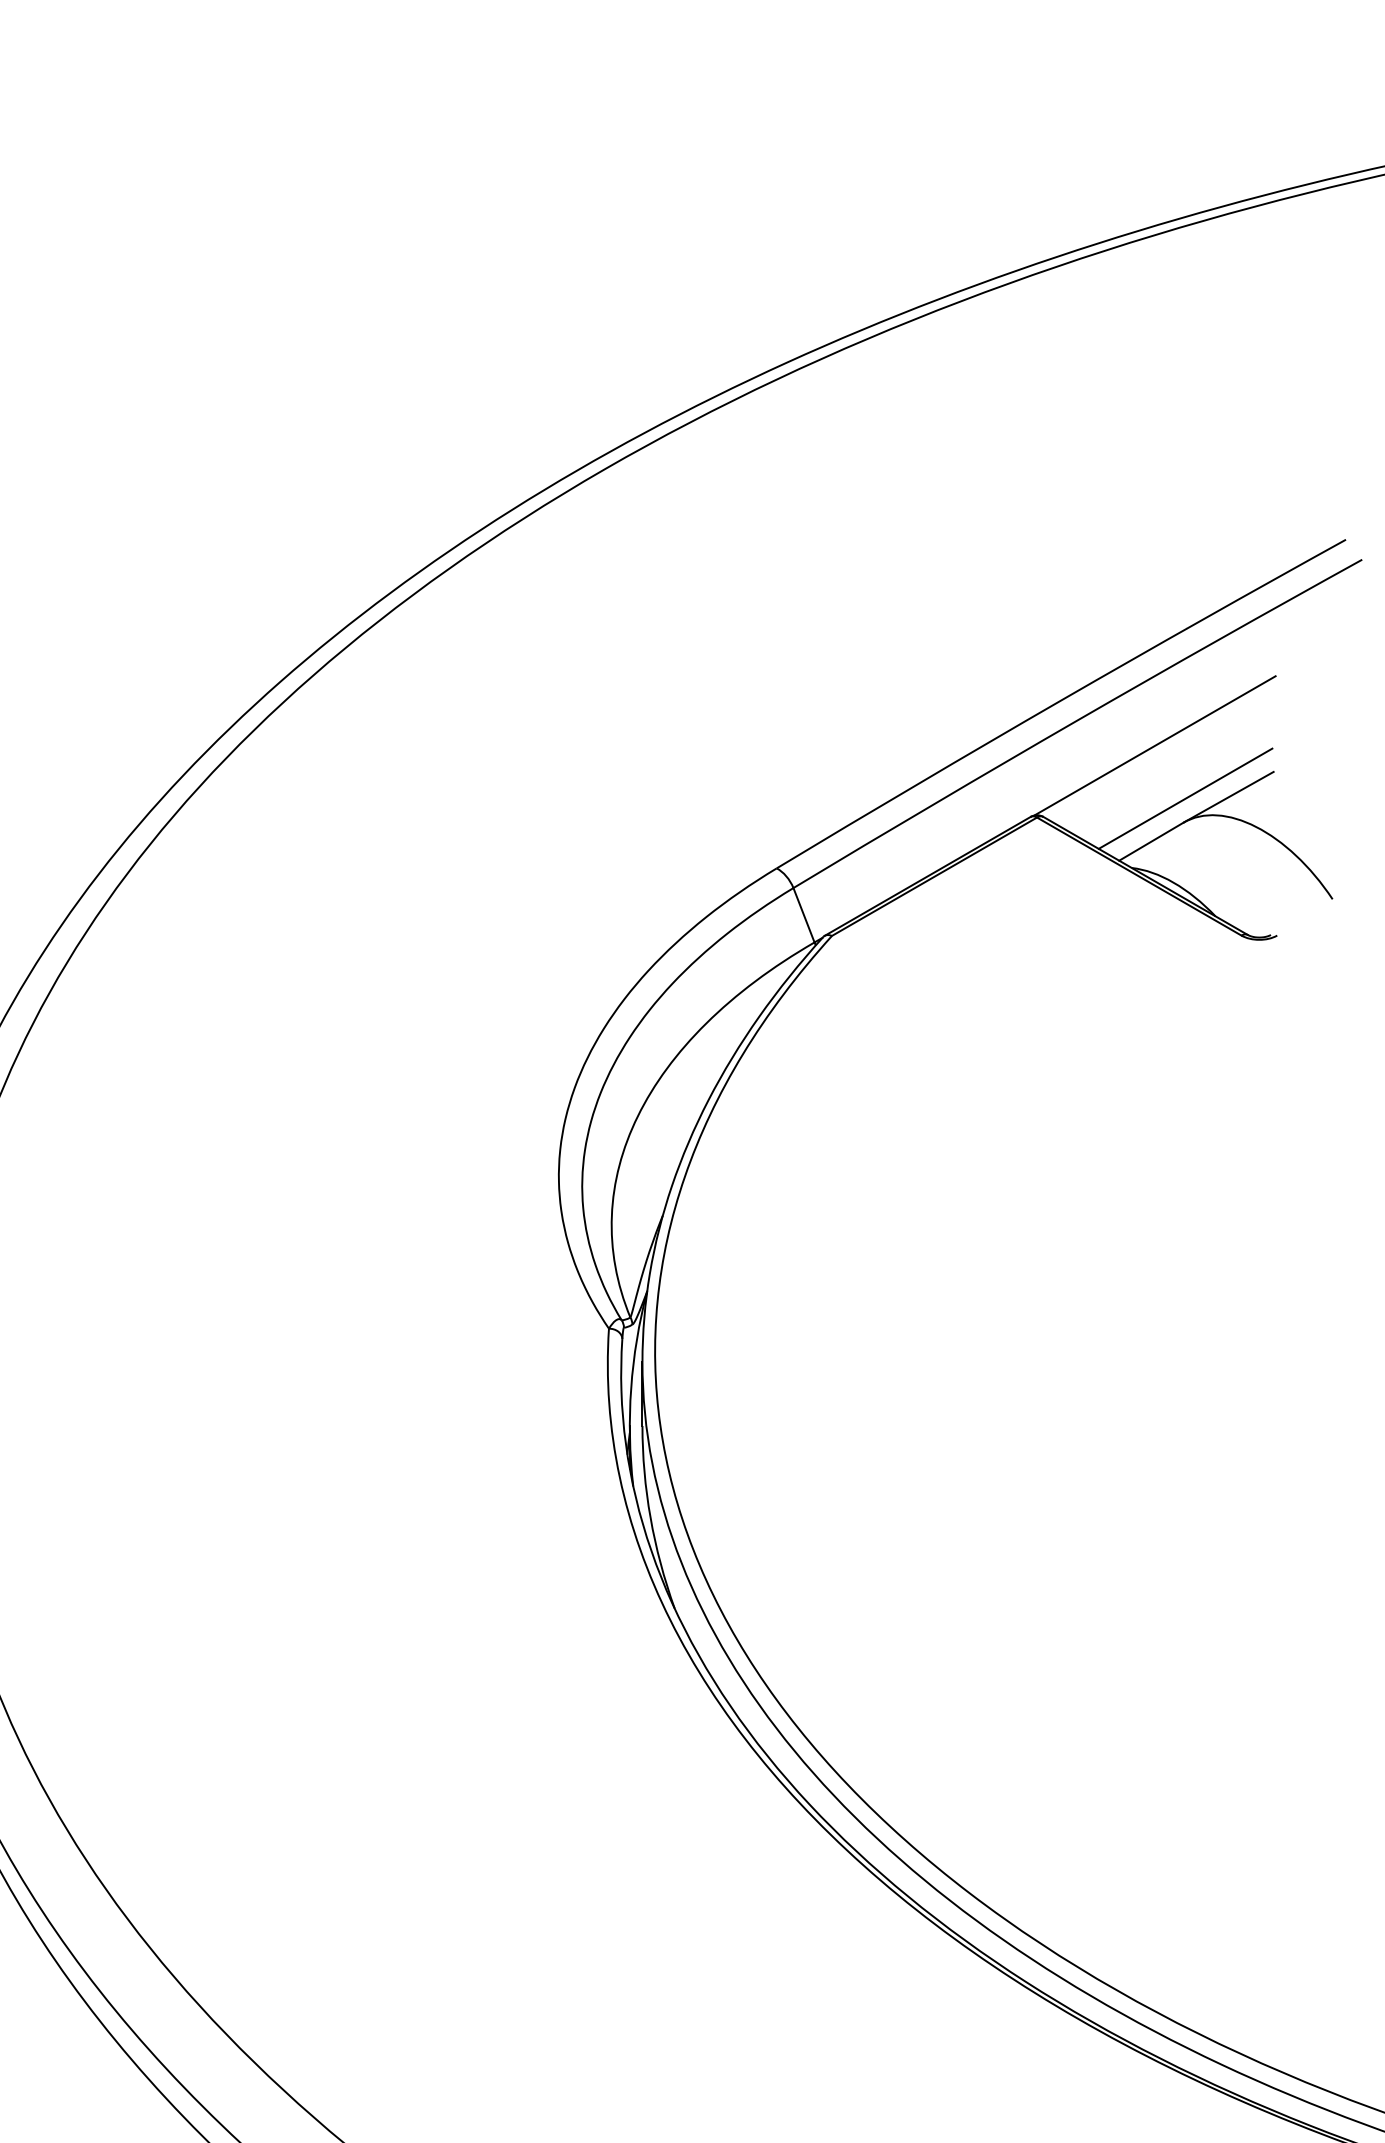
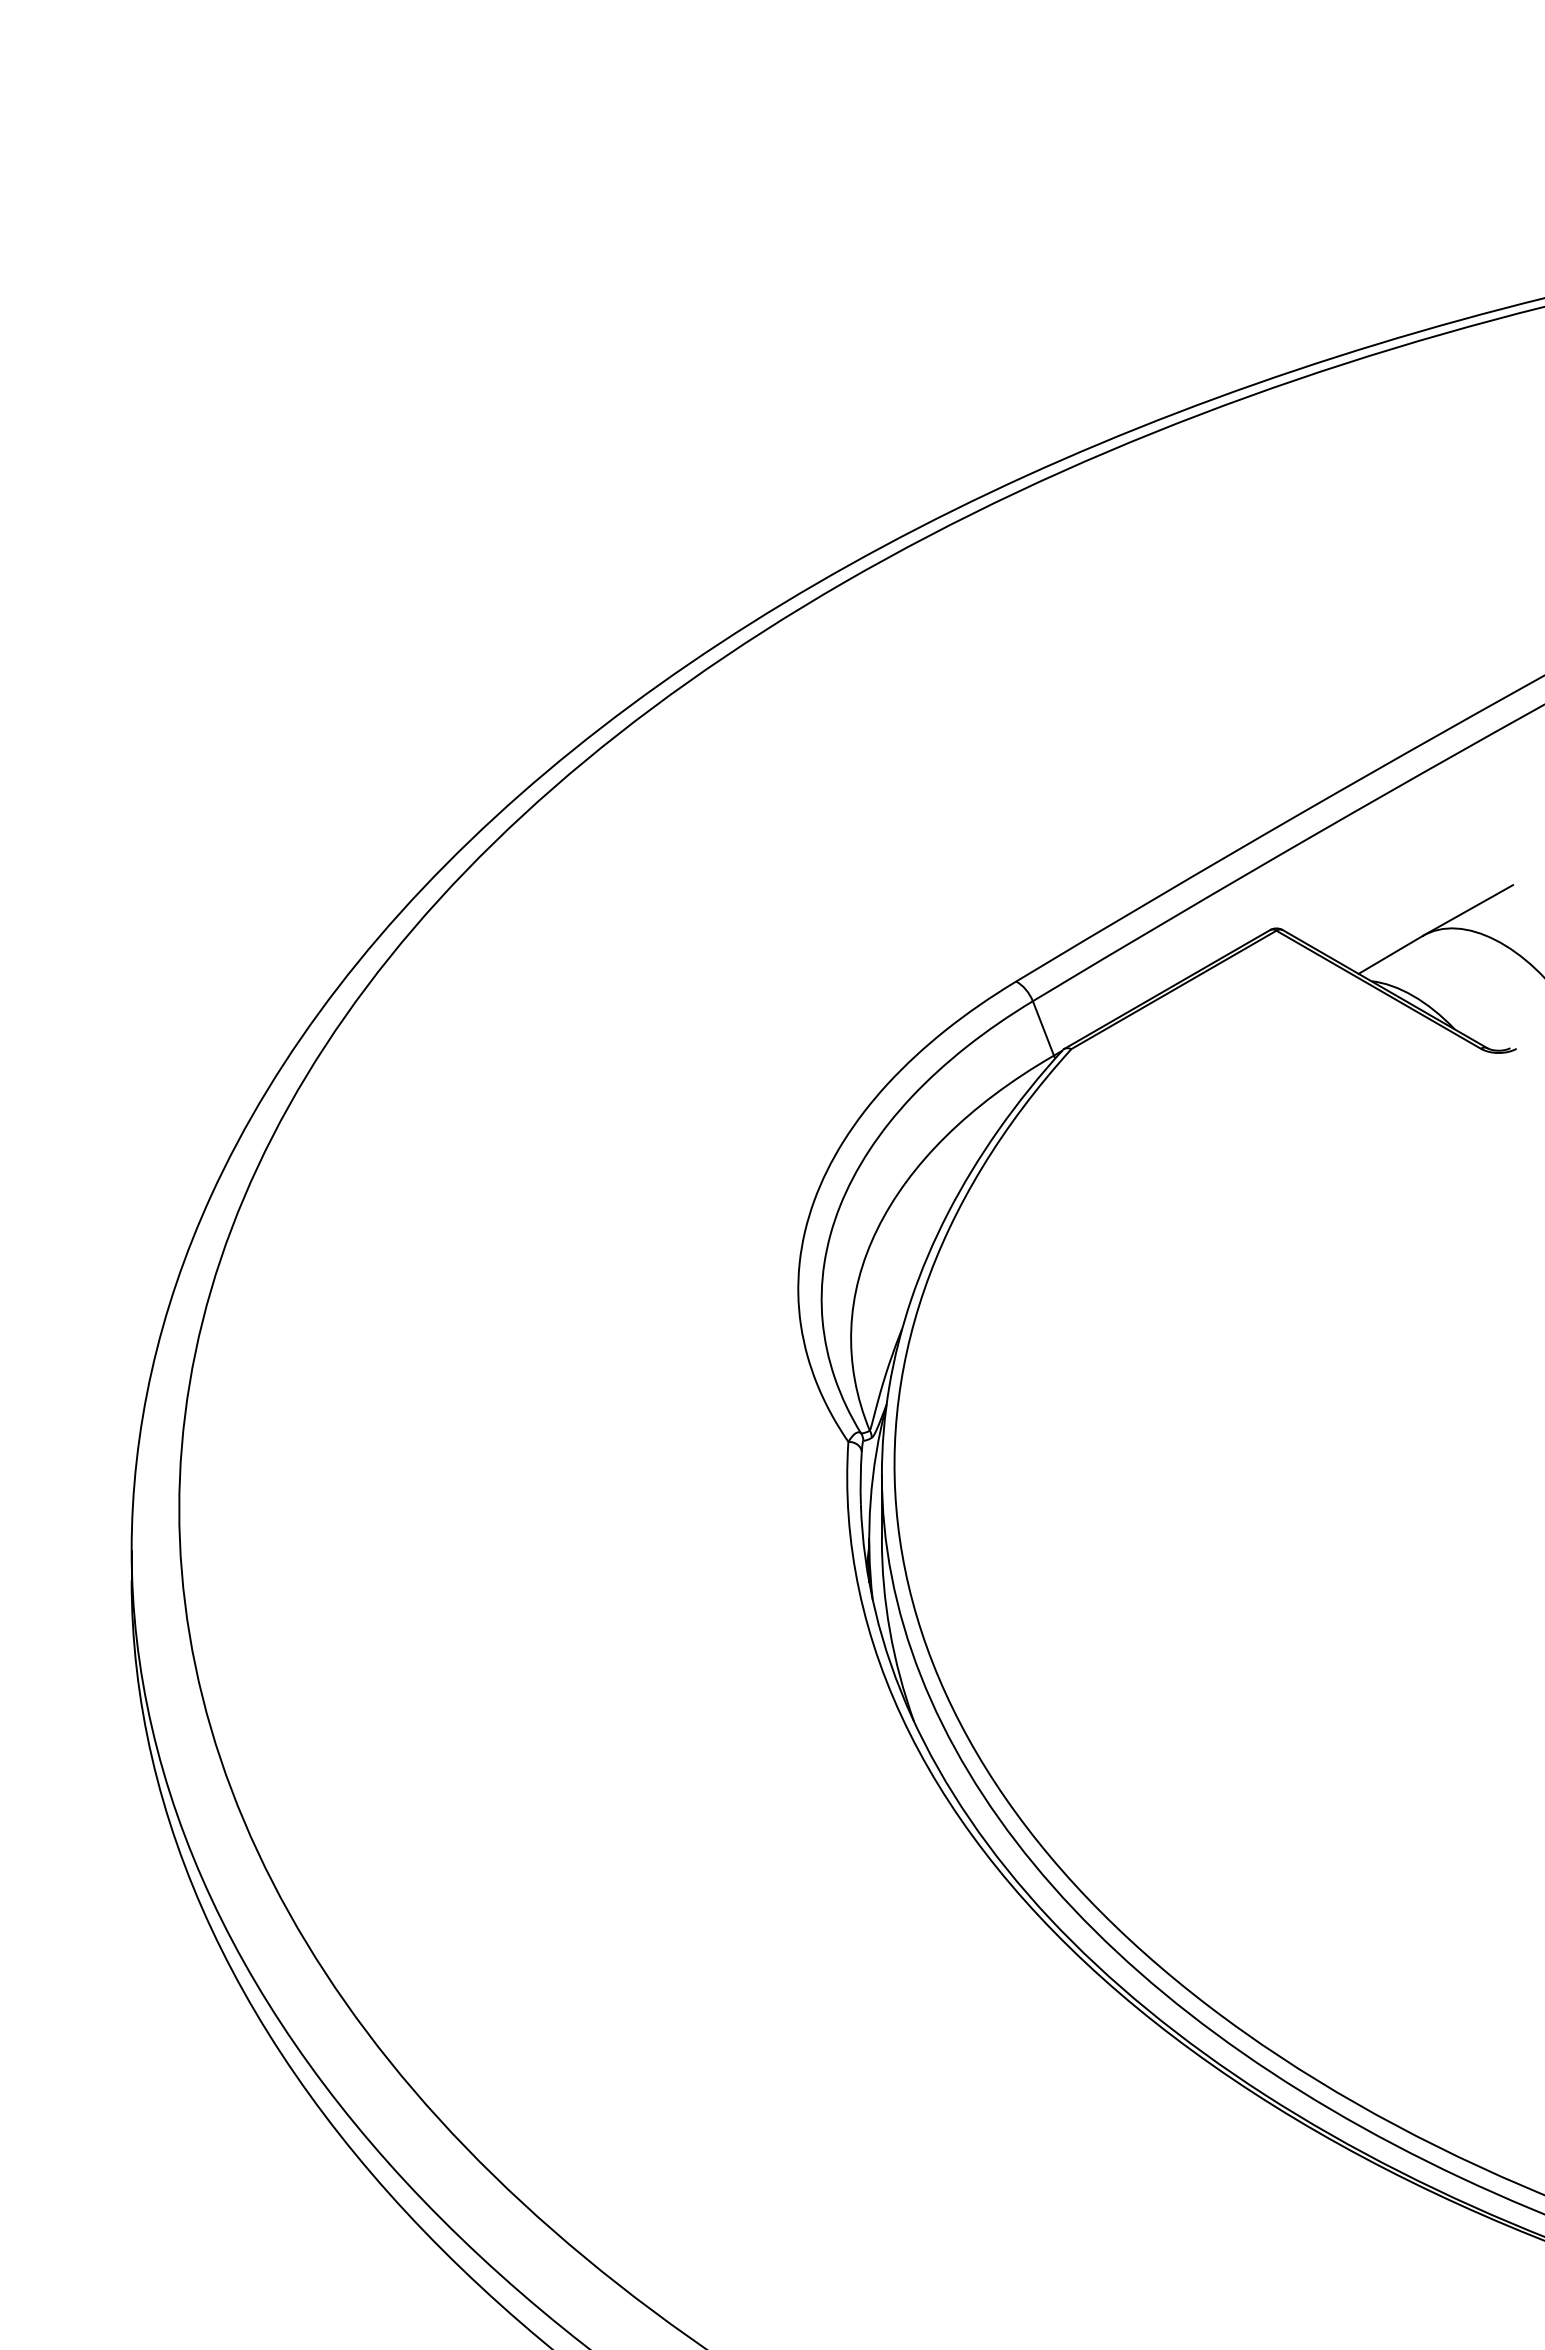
line: (1155, 745) -> (1394, 858), removed
line: (1185, 798) -> (1424, 911), removed

